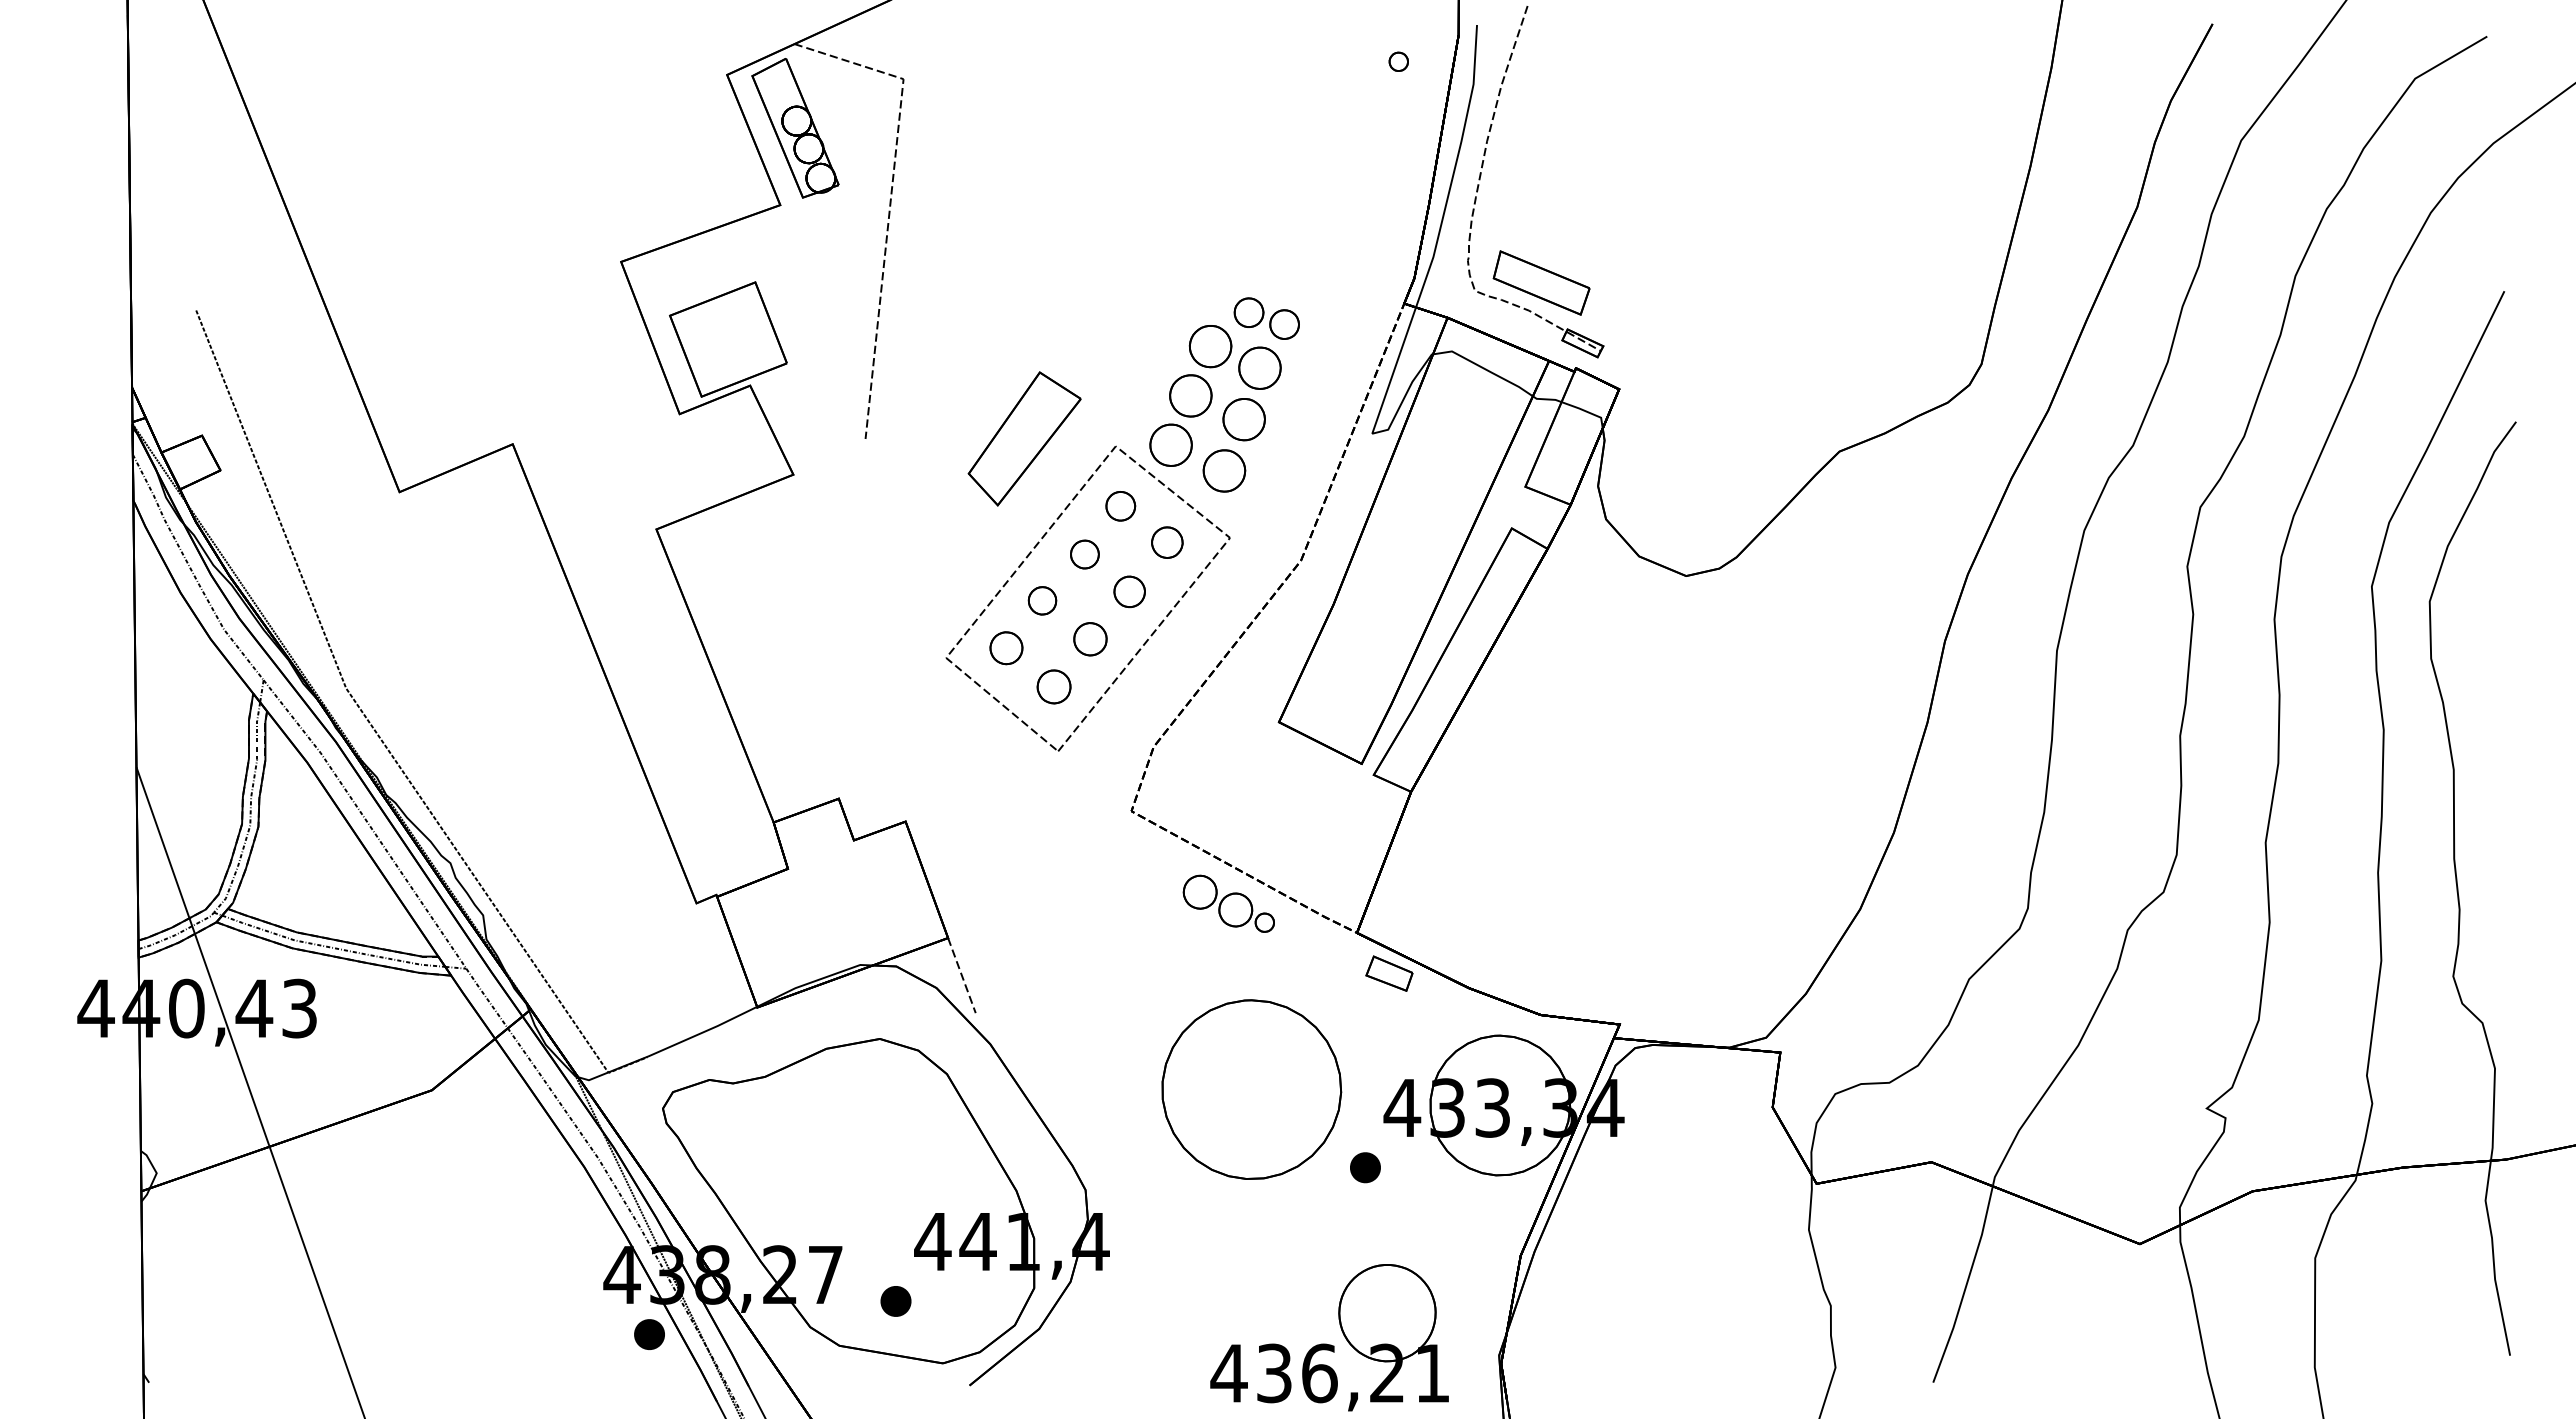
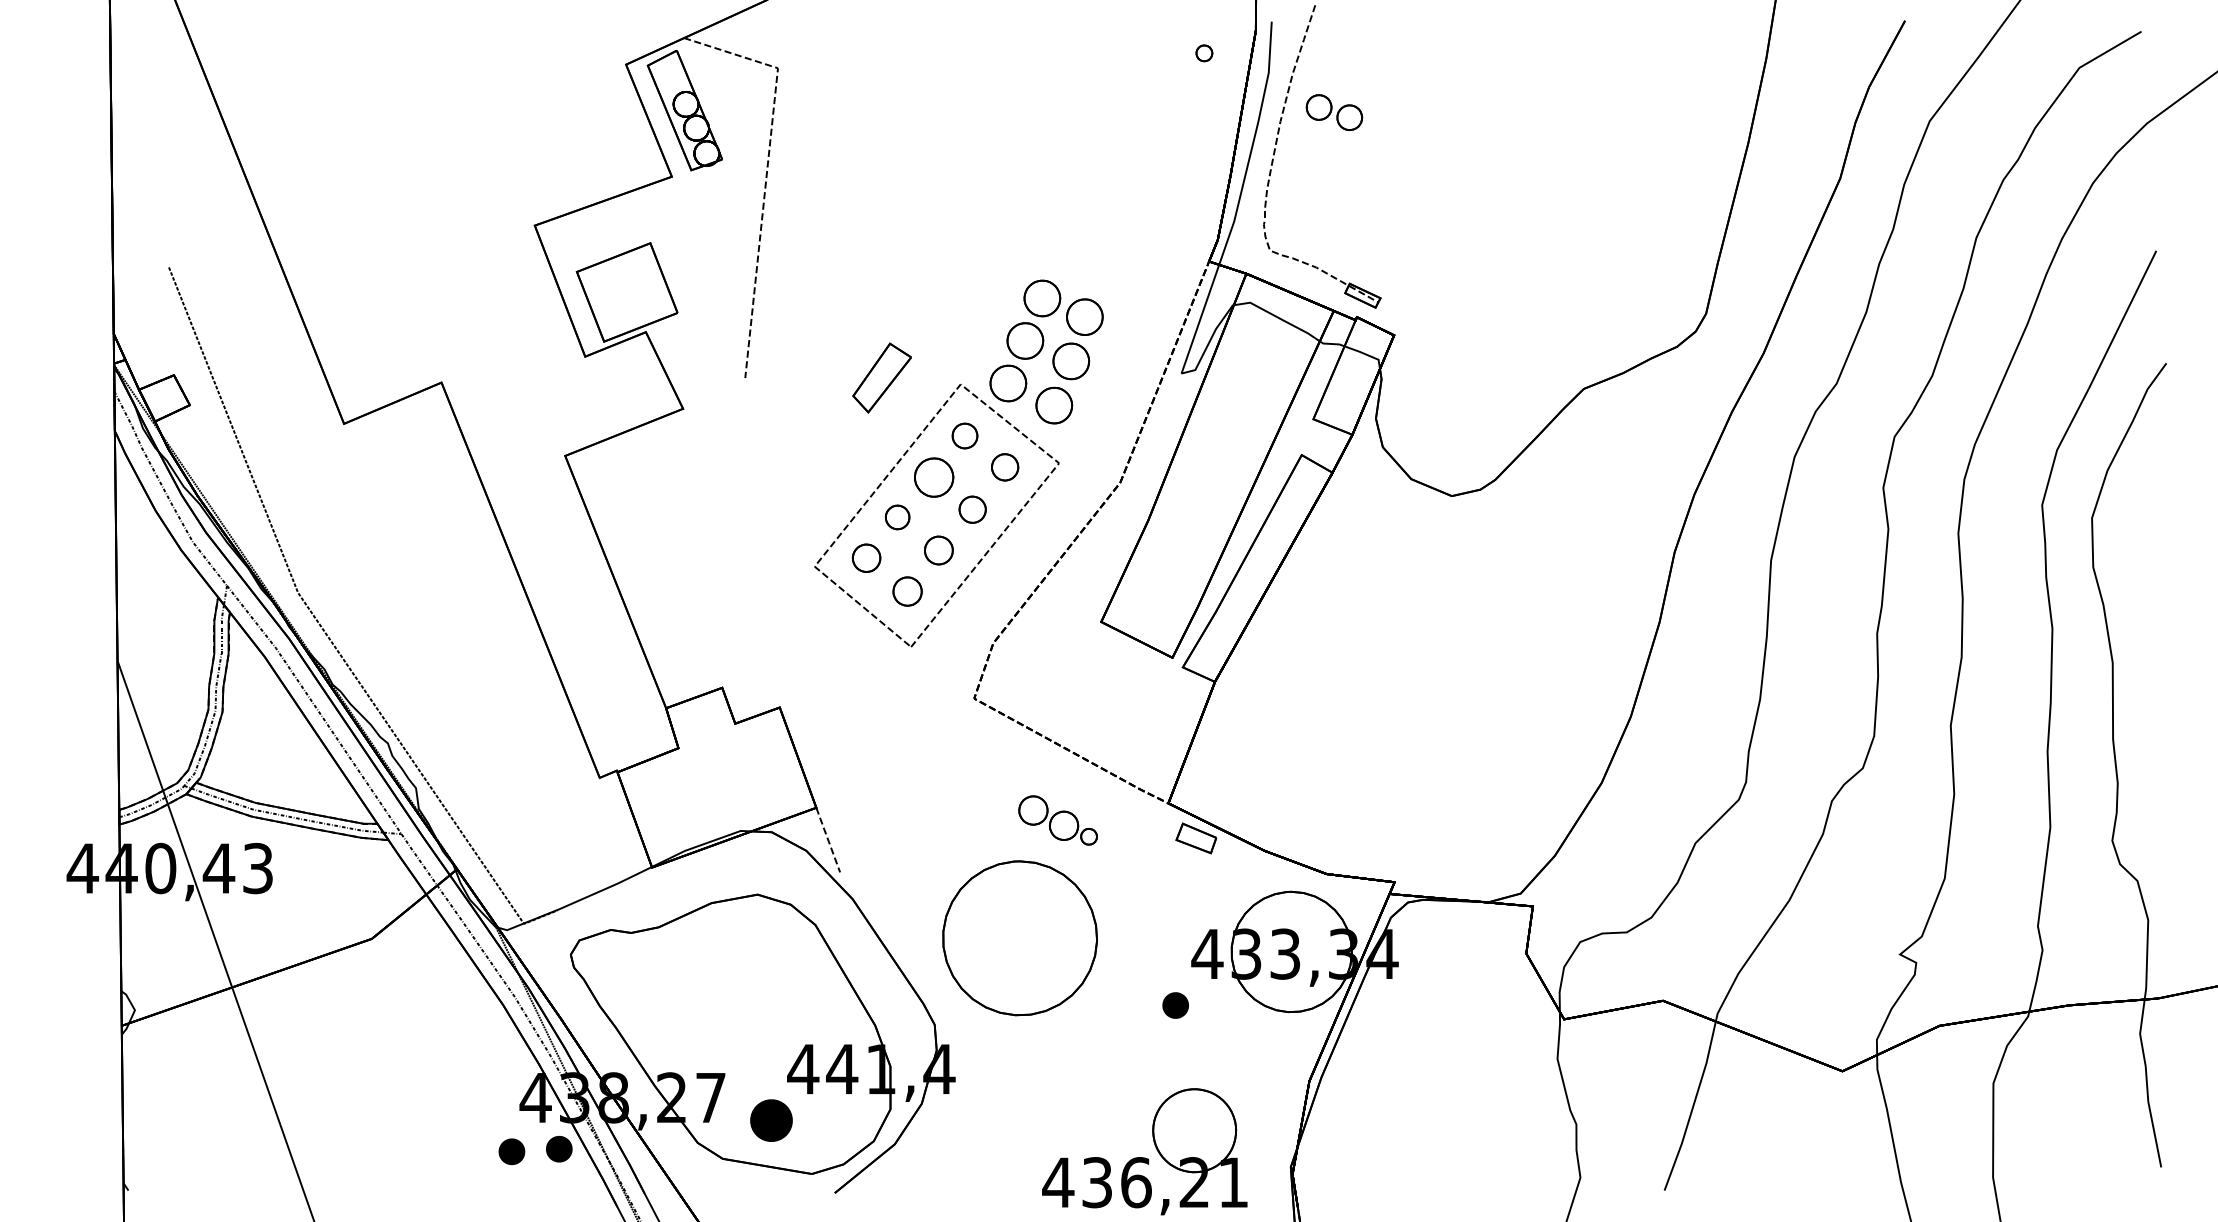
part: (1541, 282) -> (1327, 243), removed
part: (1266, 318) -> (1334, 112), moved
part: (1024, 438) -> (882, 377), size x0.6
part: (1084, 554) -> (933, 477), size x1.6
part: (1228, 903) -> (1057, 820), moved
part: (1251, 1089) -> (1019, 938), moved
part: (895, 1301) -> (771, 1120), size x1.6
part: (594, 1337) -> (511, 1151), added

